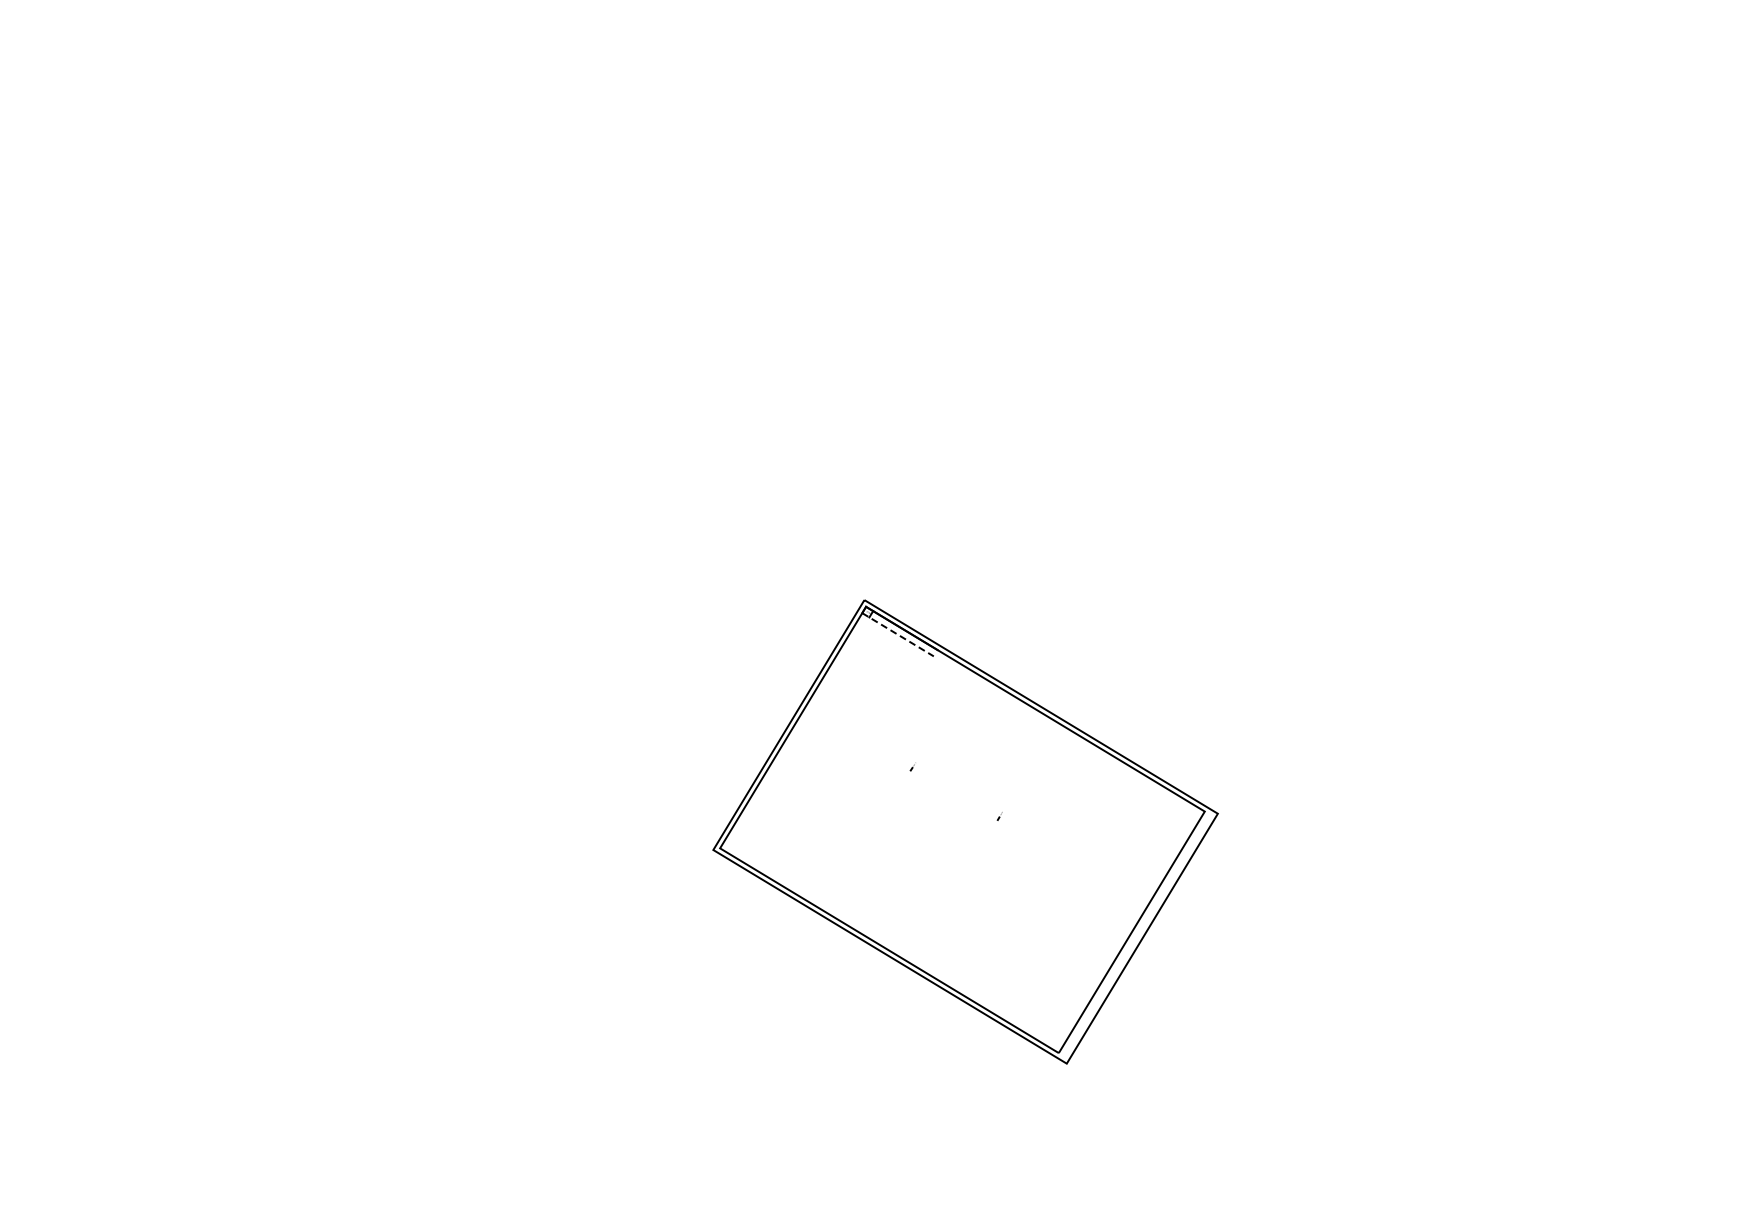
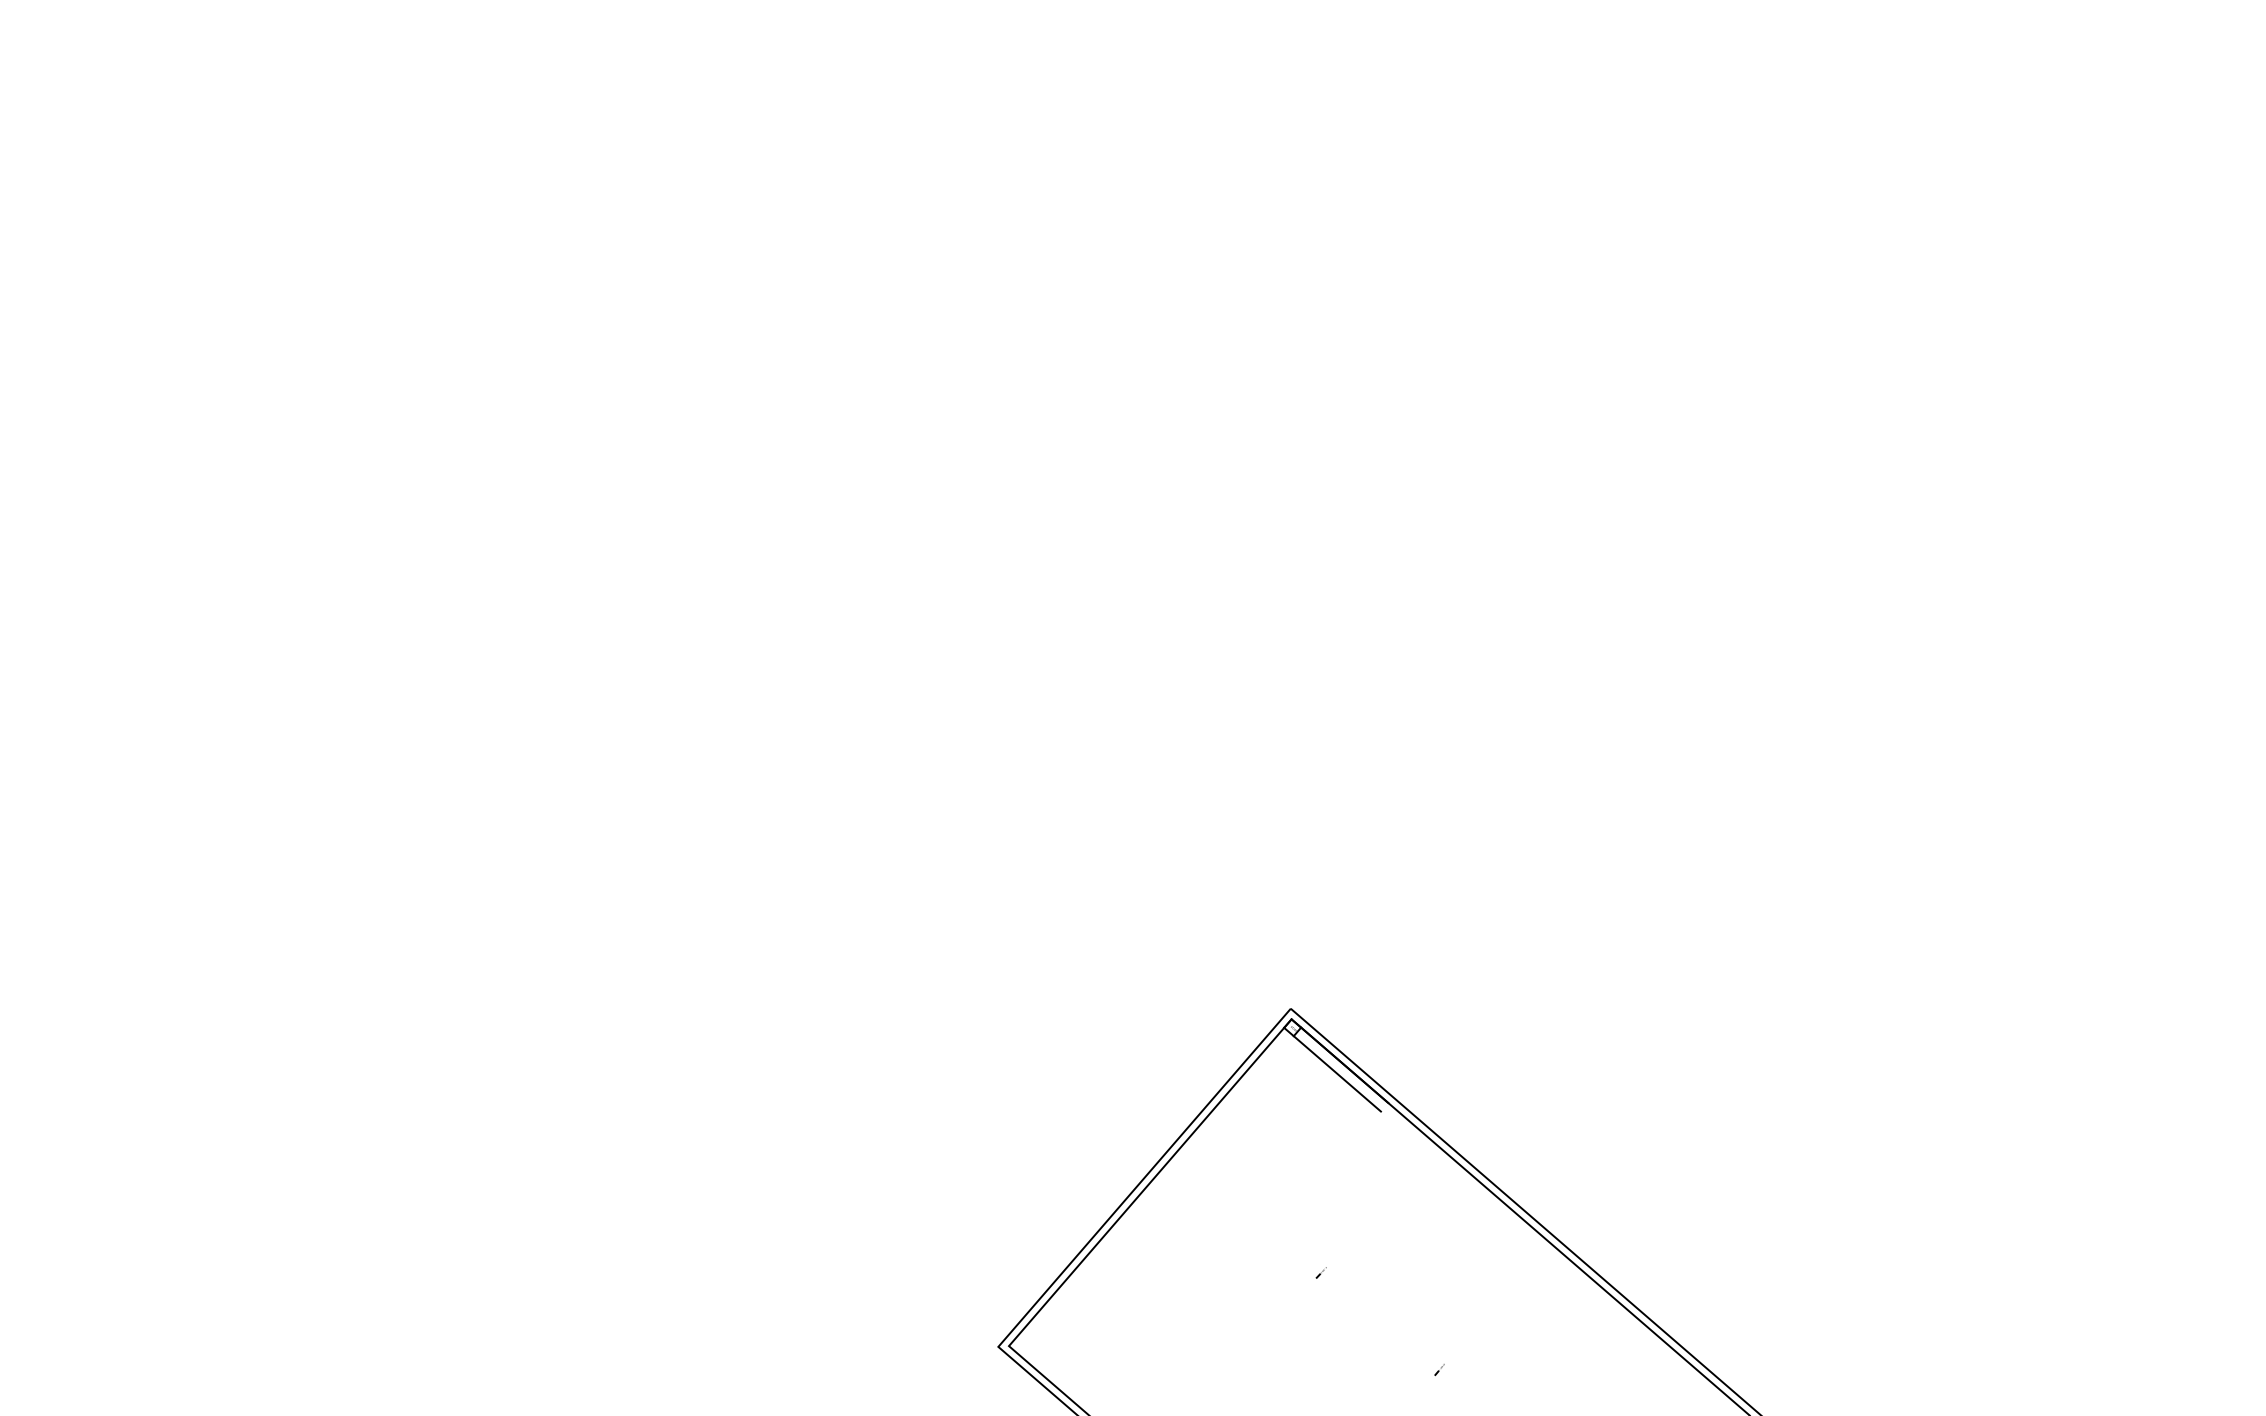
line: (898, 634) -> (1333, 1069), dashed -> solid

